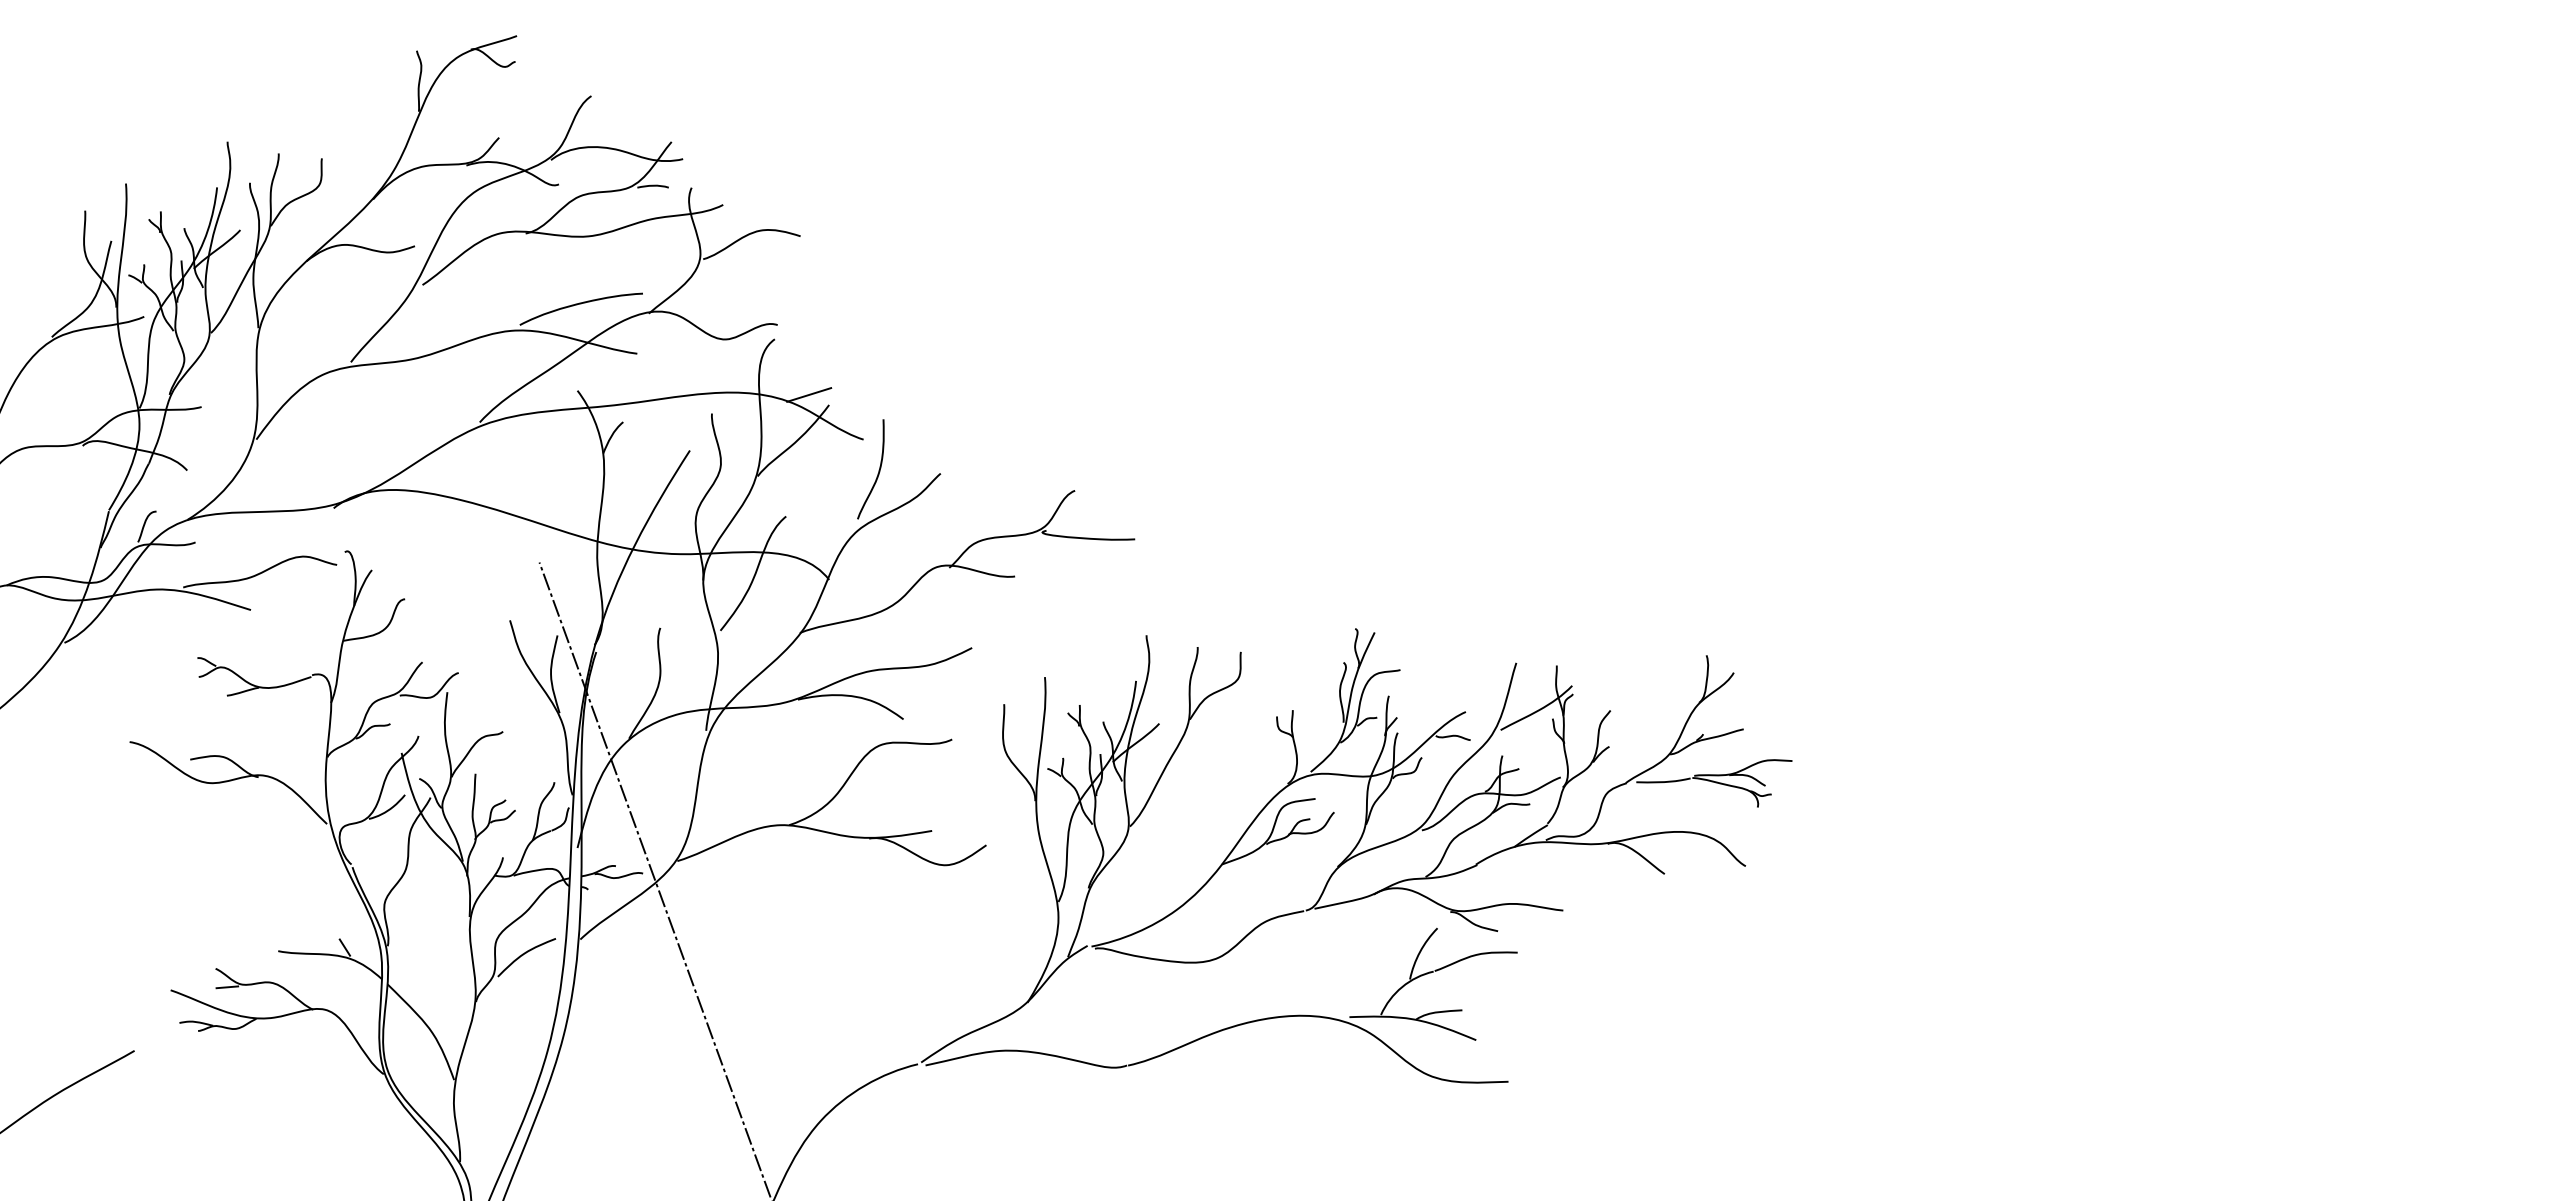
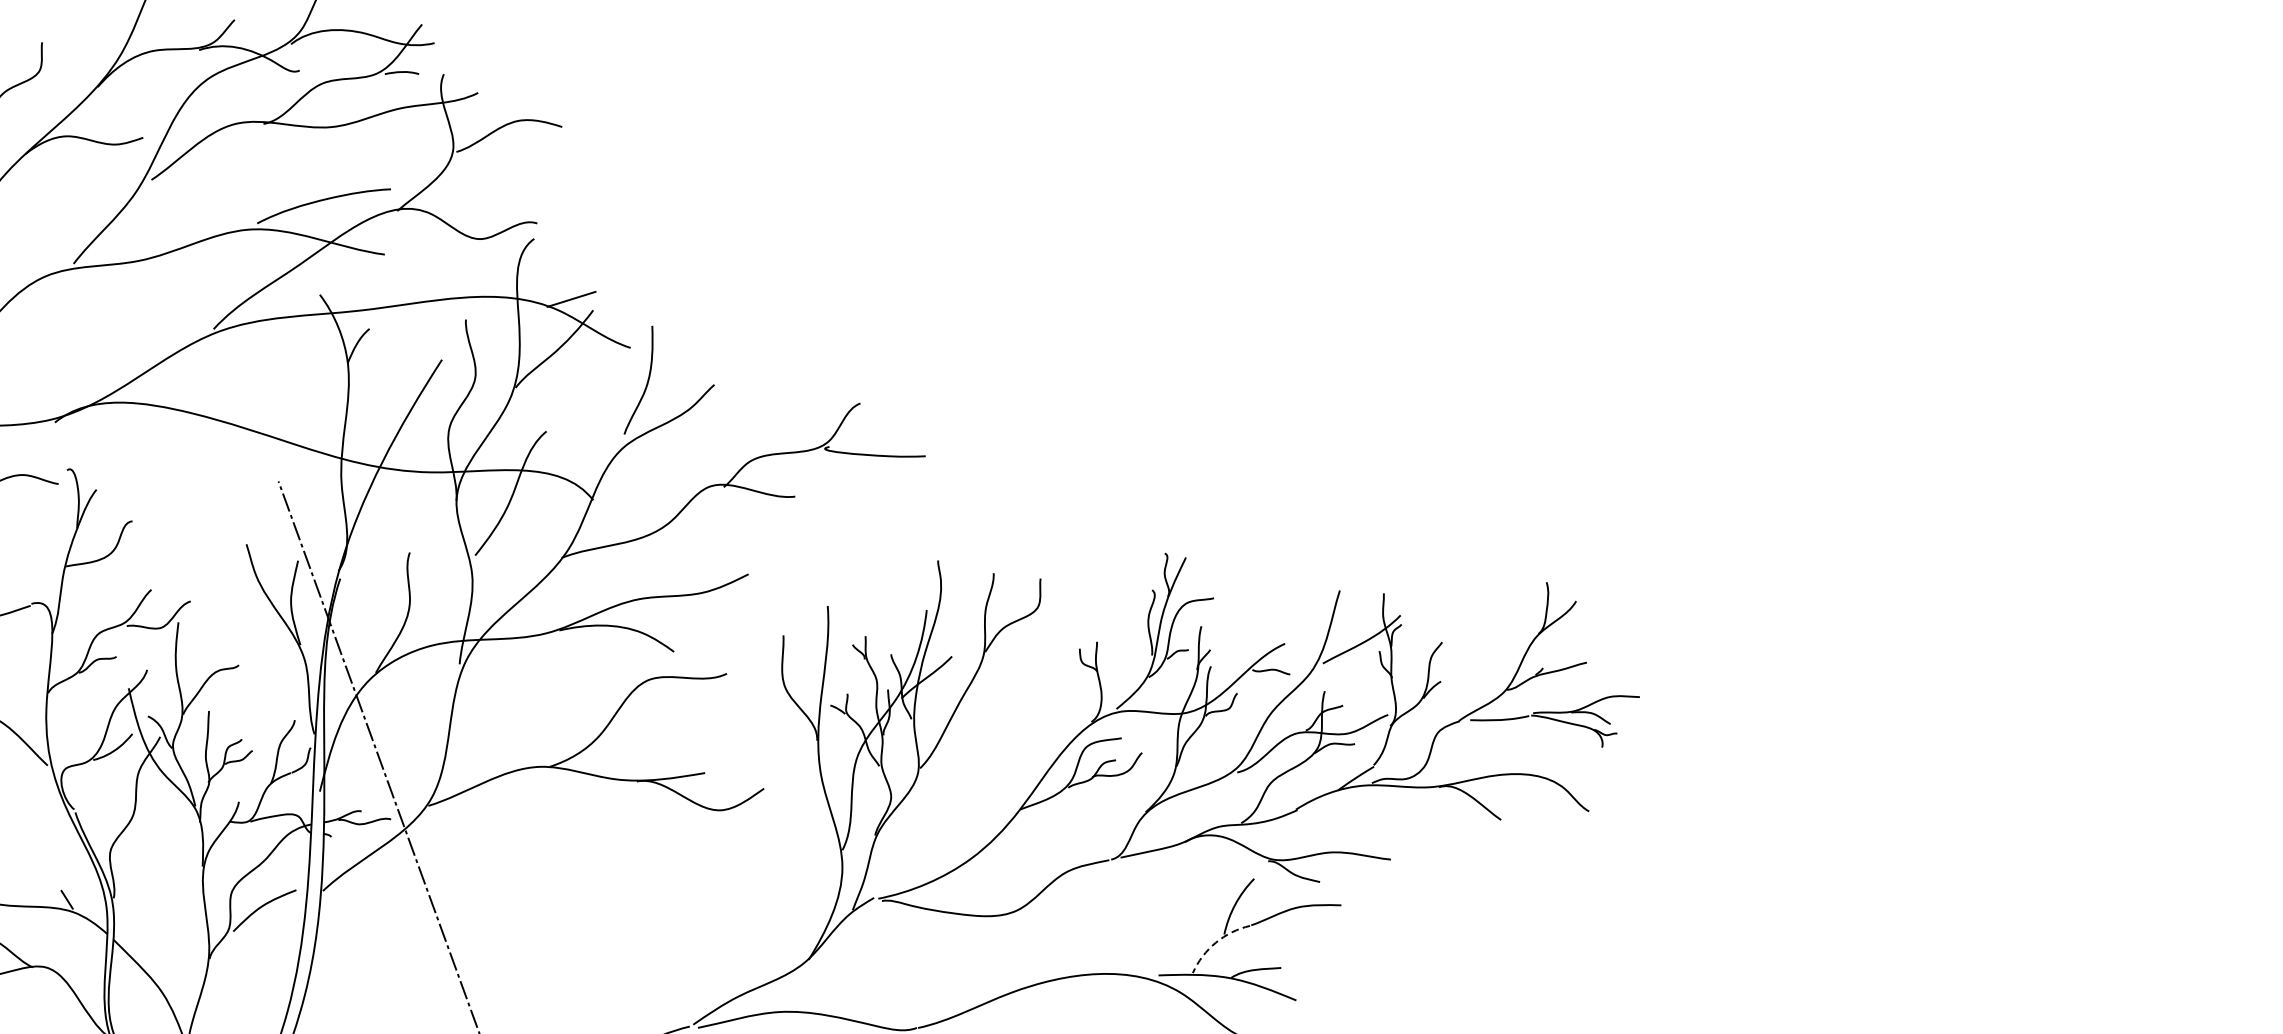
arc: (1402, 987) -> (1216, 943), solid -> dashed

